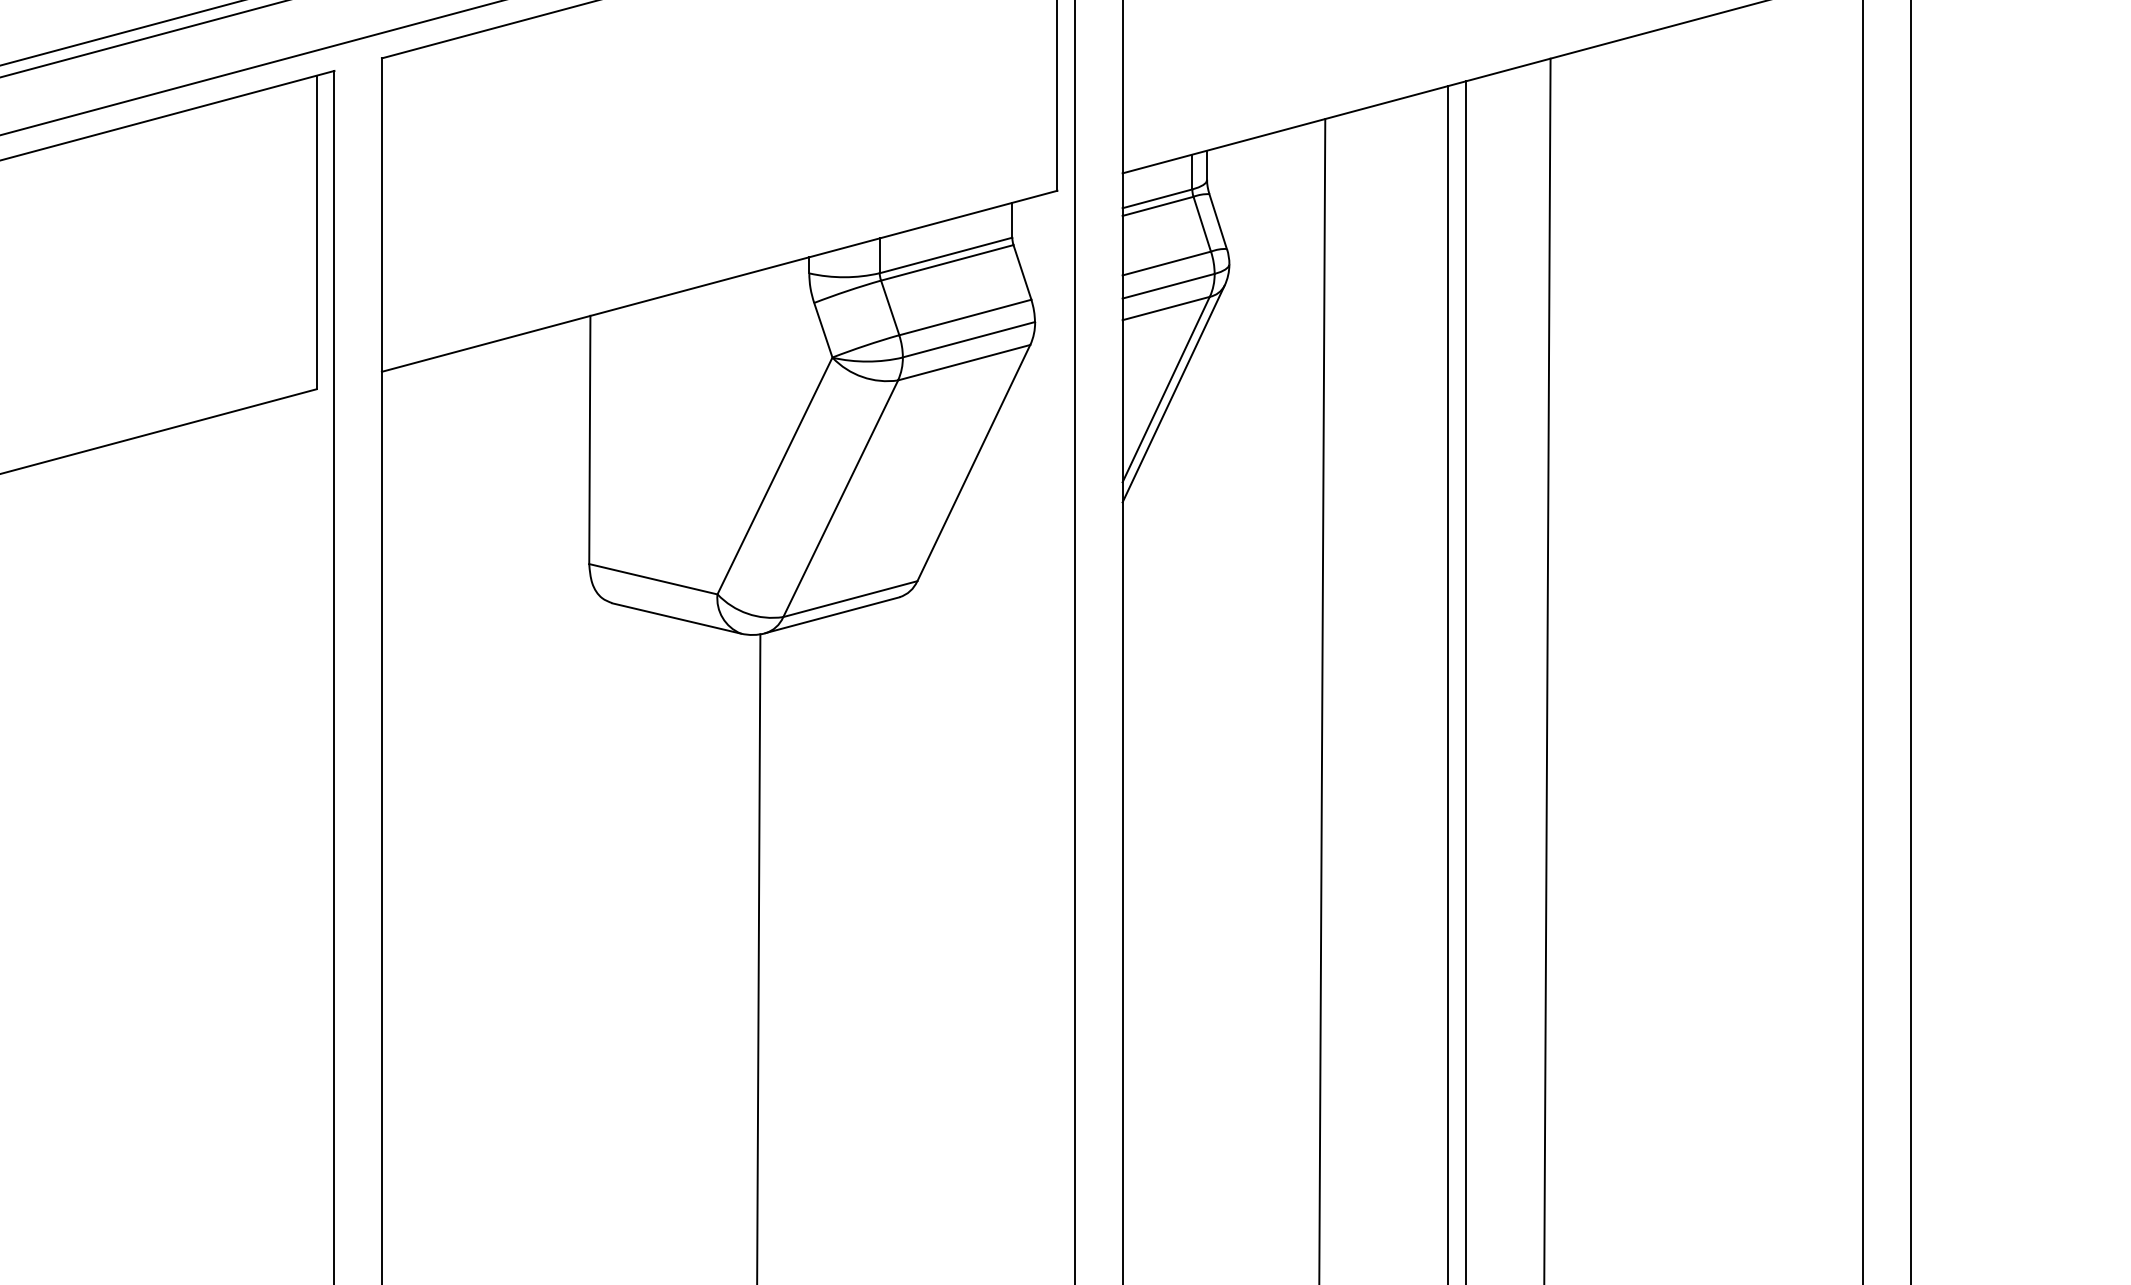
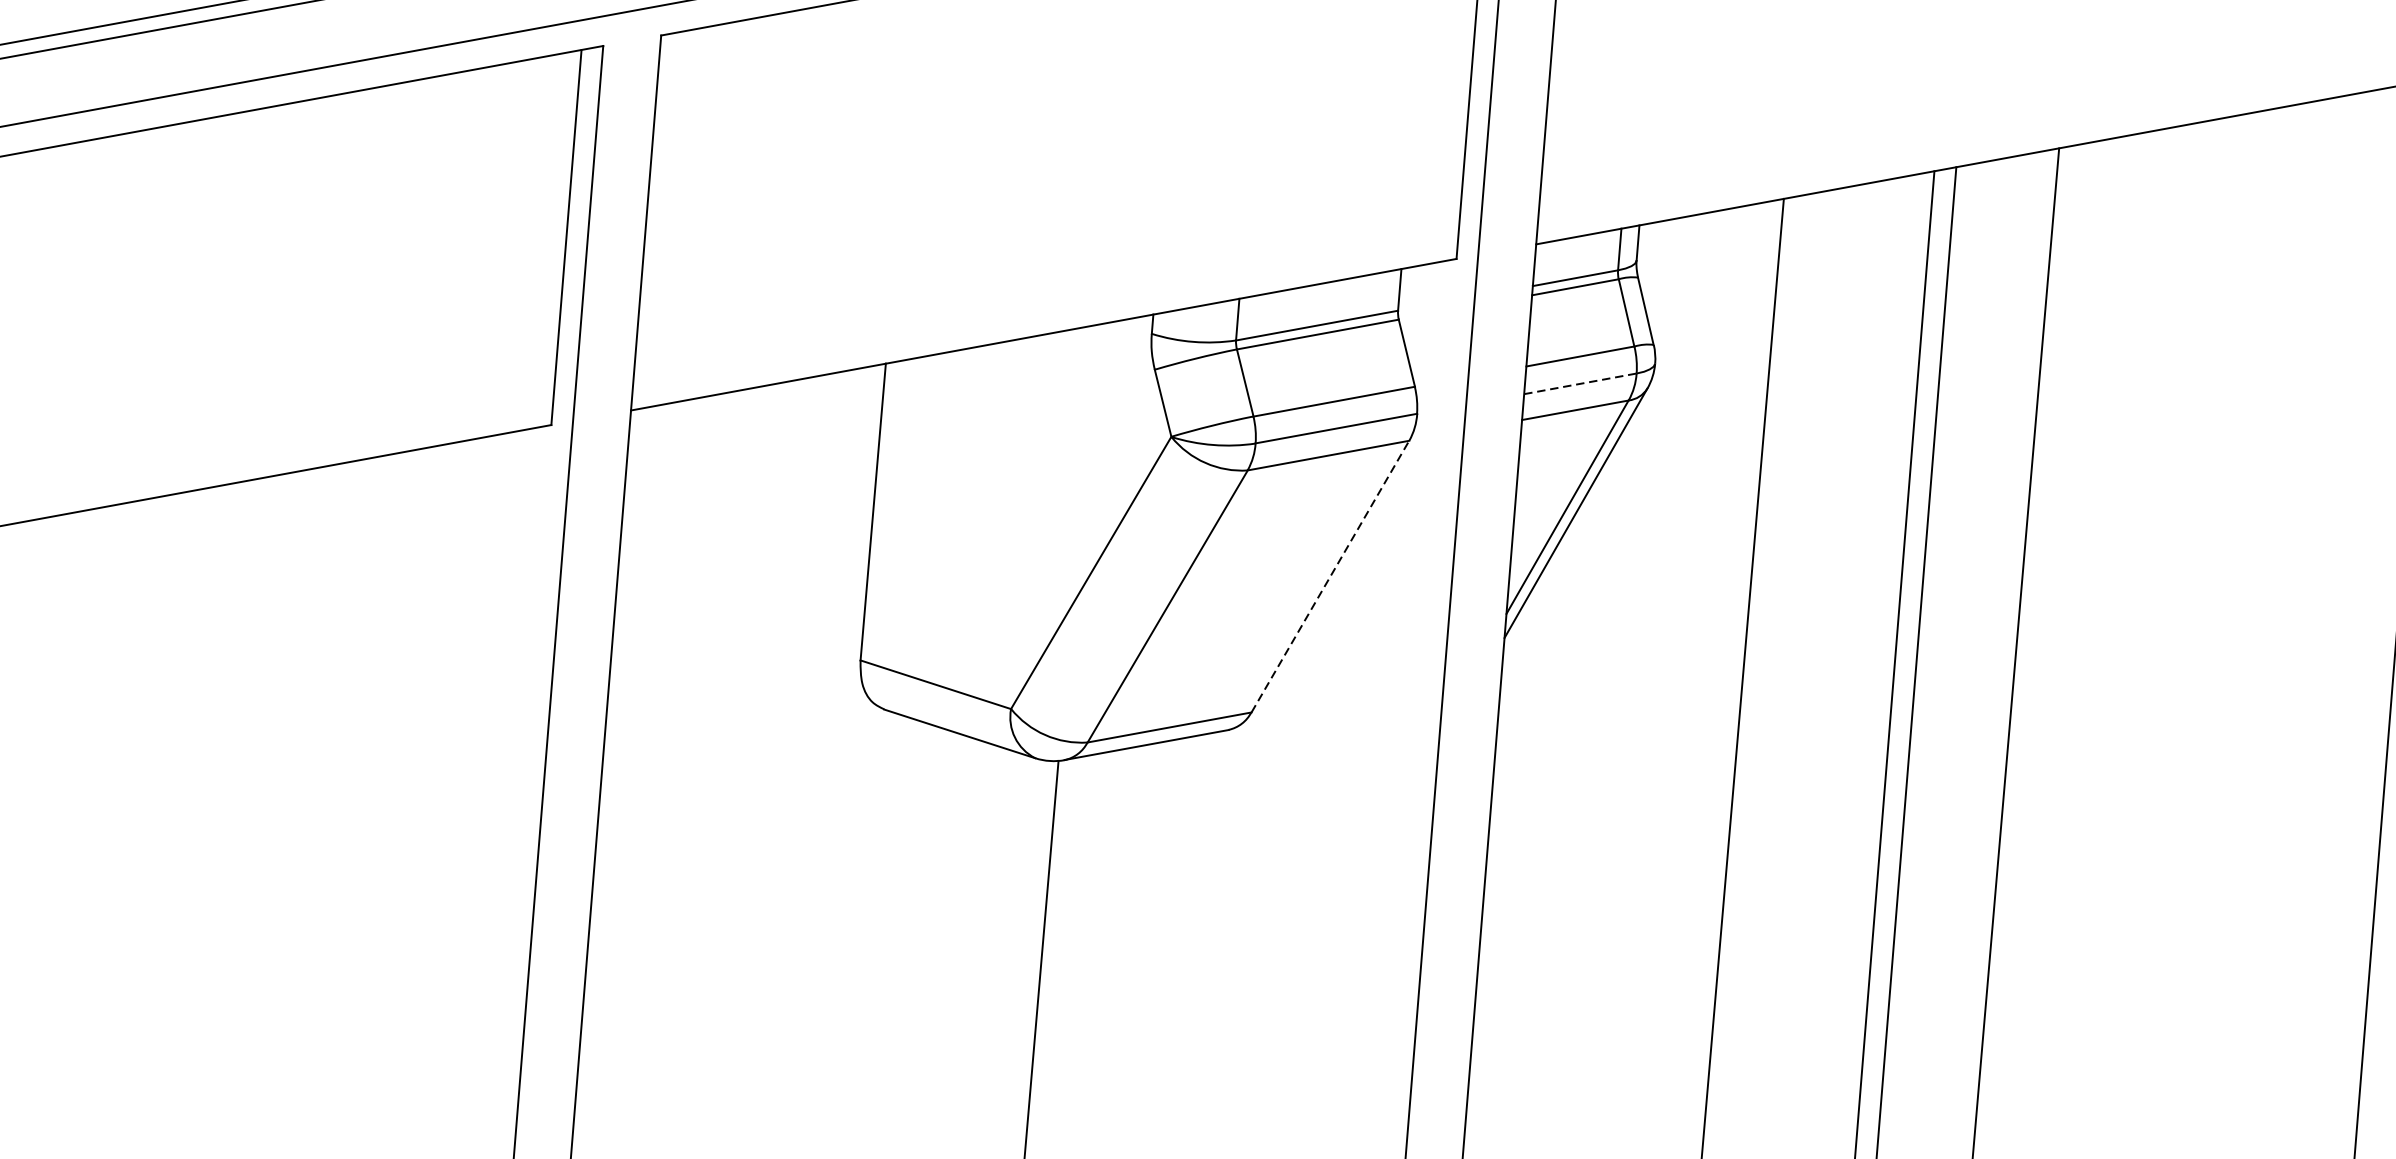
line: (1168, 286) -> (1580, 384), solid -> dashed
line: (973, 463) -> (1329, 577), solid -> dashed

